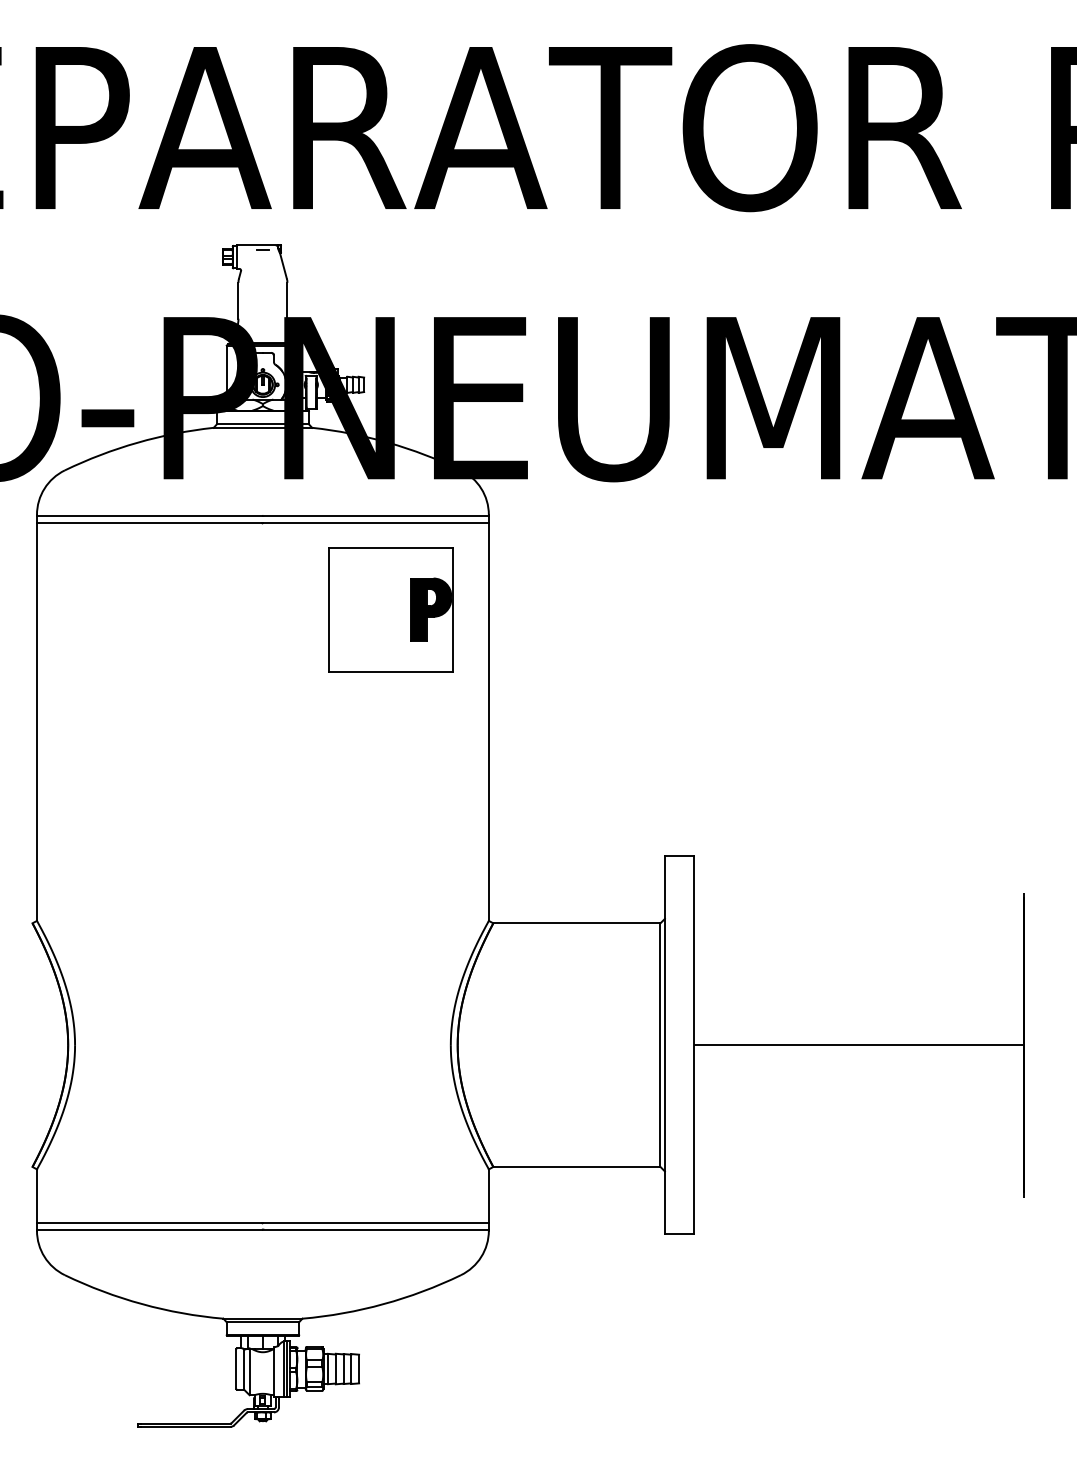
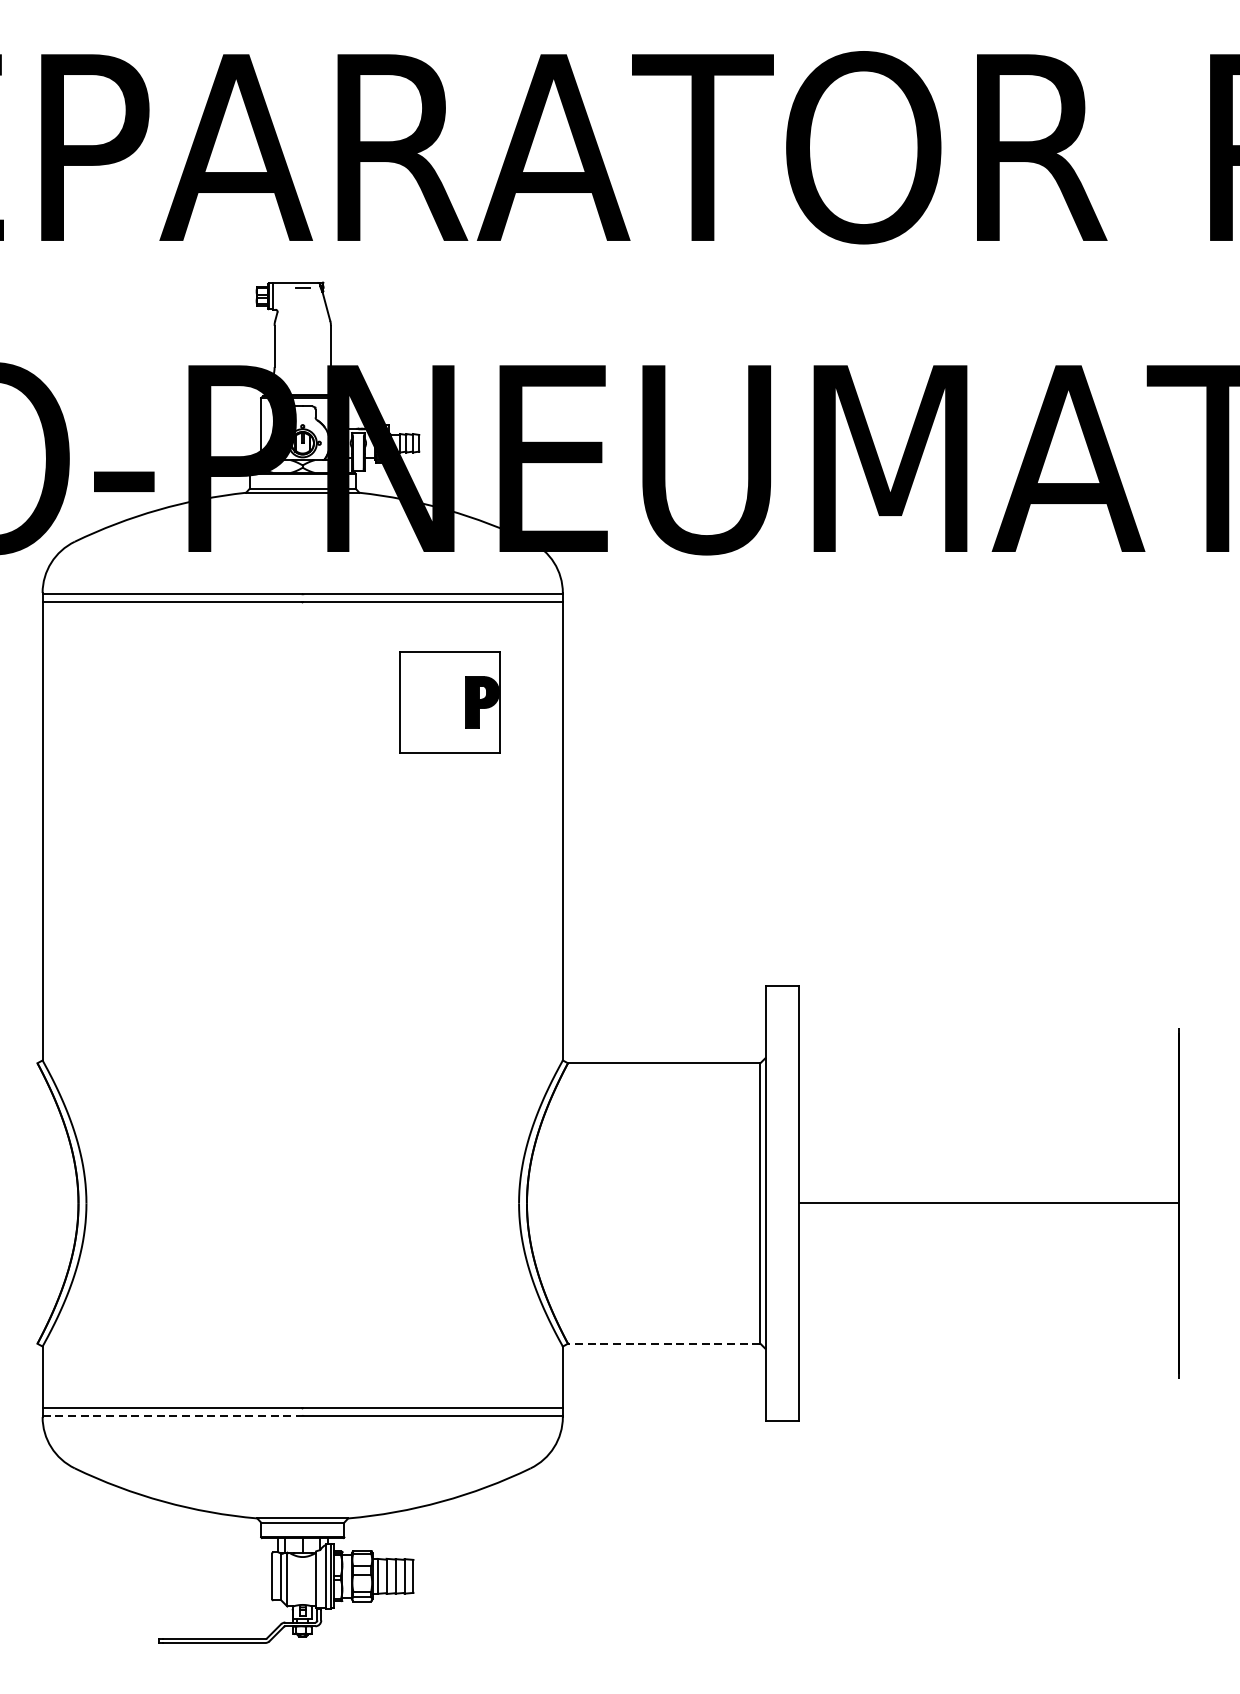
part: (390, 609) -> (449, 701), size x0.7
line: (576, 1166) -> (663, 1343), solid -> dashed
line: (149, 1229) -> (172, 1415), solid -> dashed

